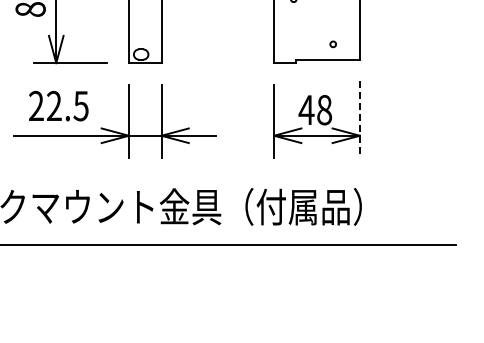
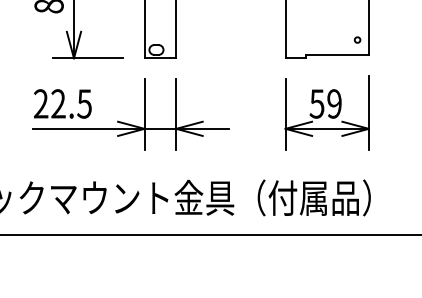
part: (332, 44) -> (356, 40), moved
text: (58, 105) -> (62, 103), moved
text: (315, 109) -> (325, 103), 48 -> 59
line: (359, 119) -> (368, 113), dashed -> solid

